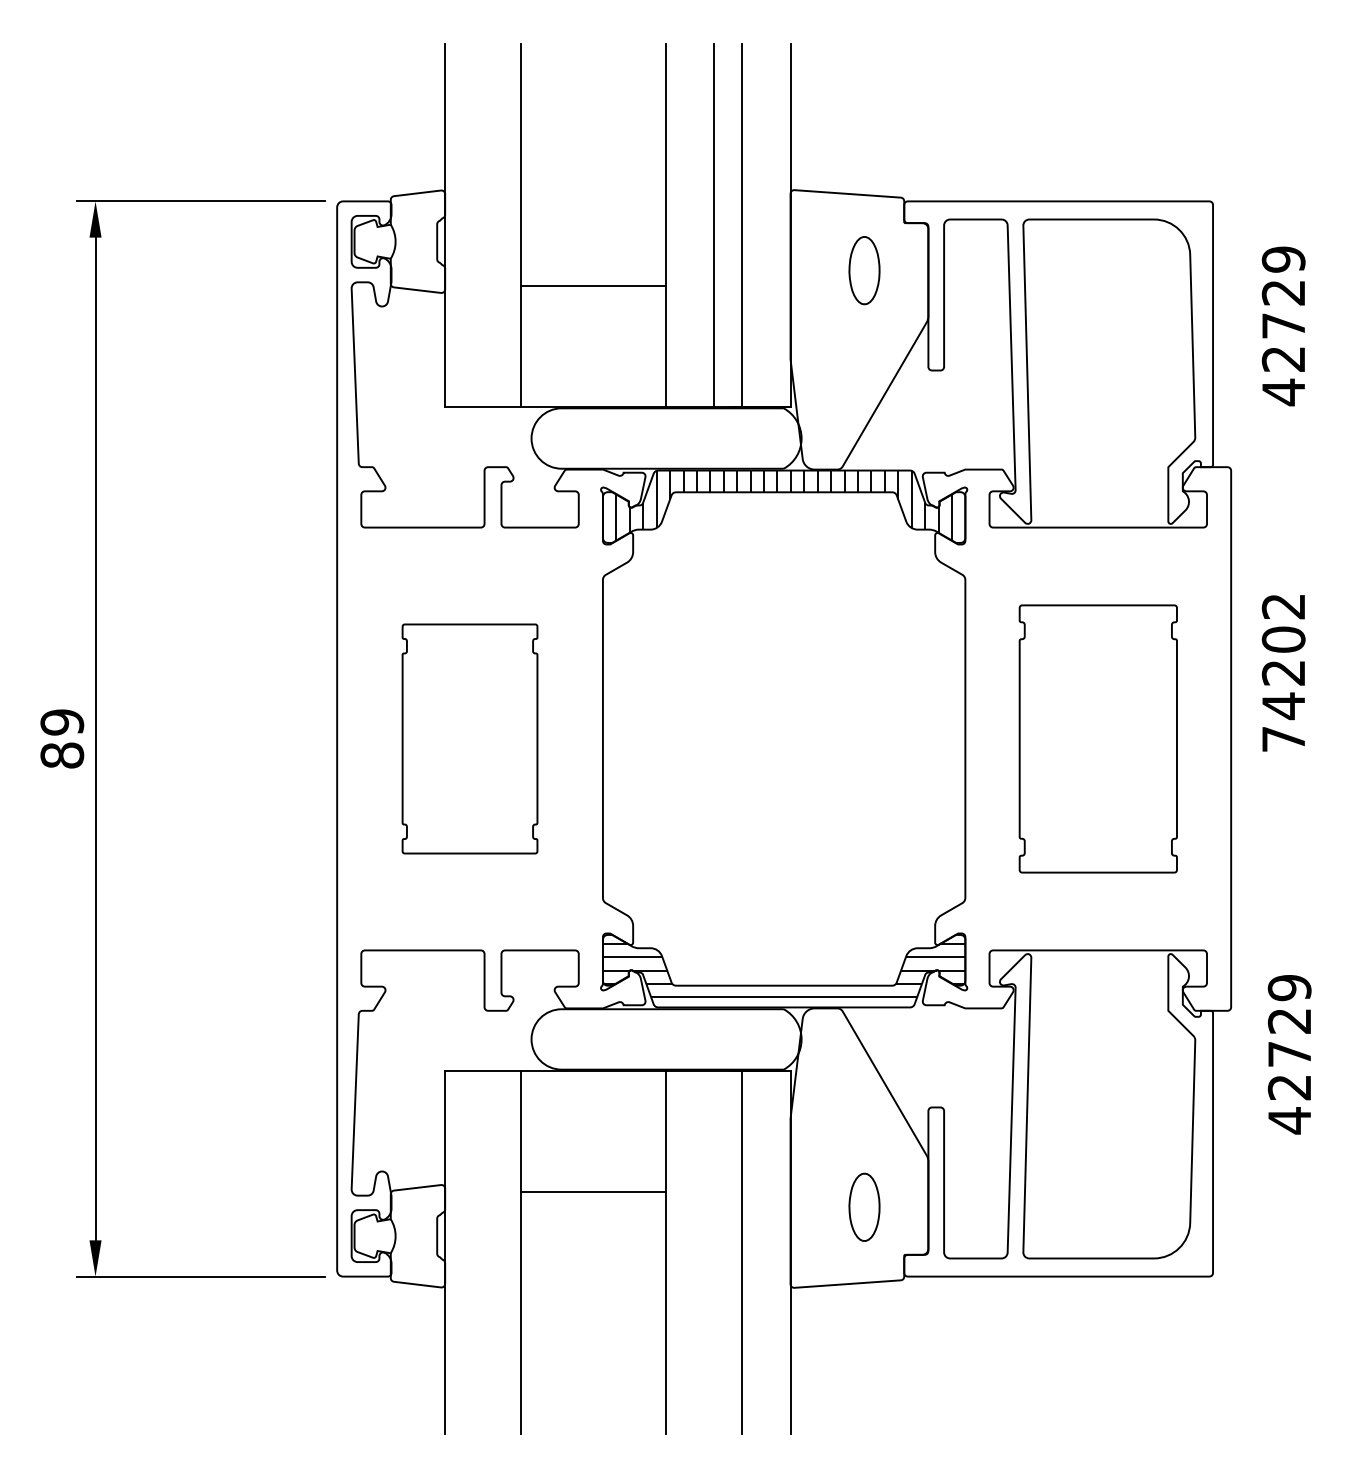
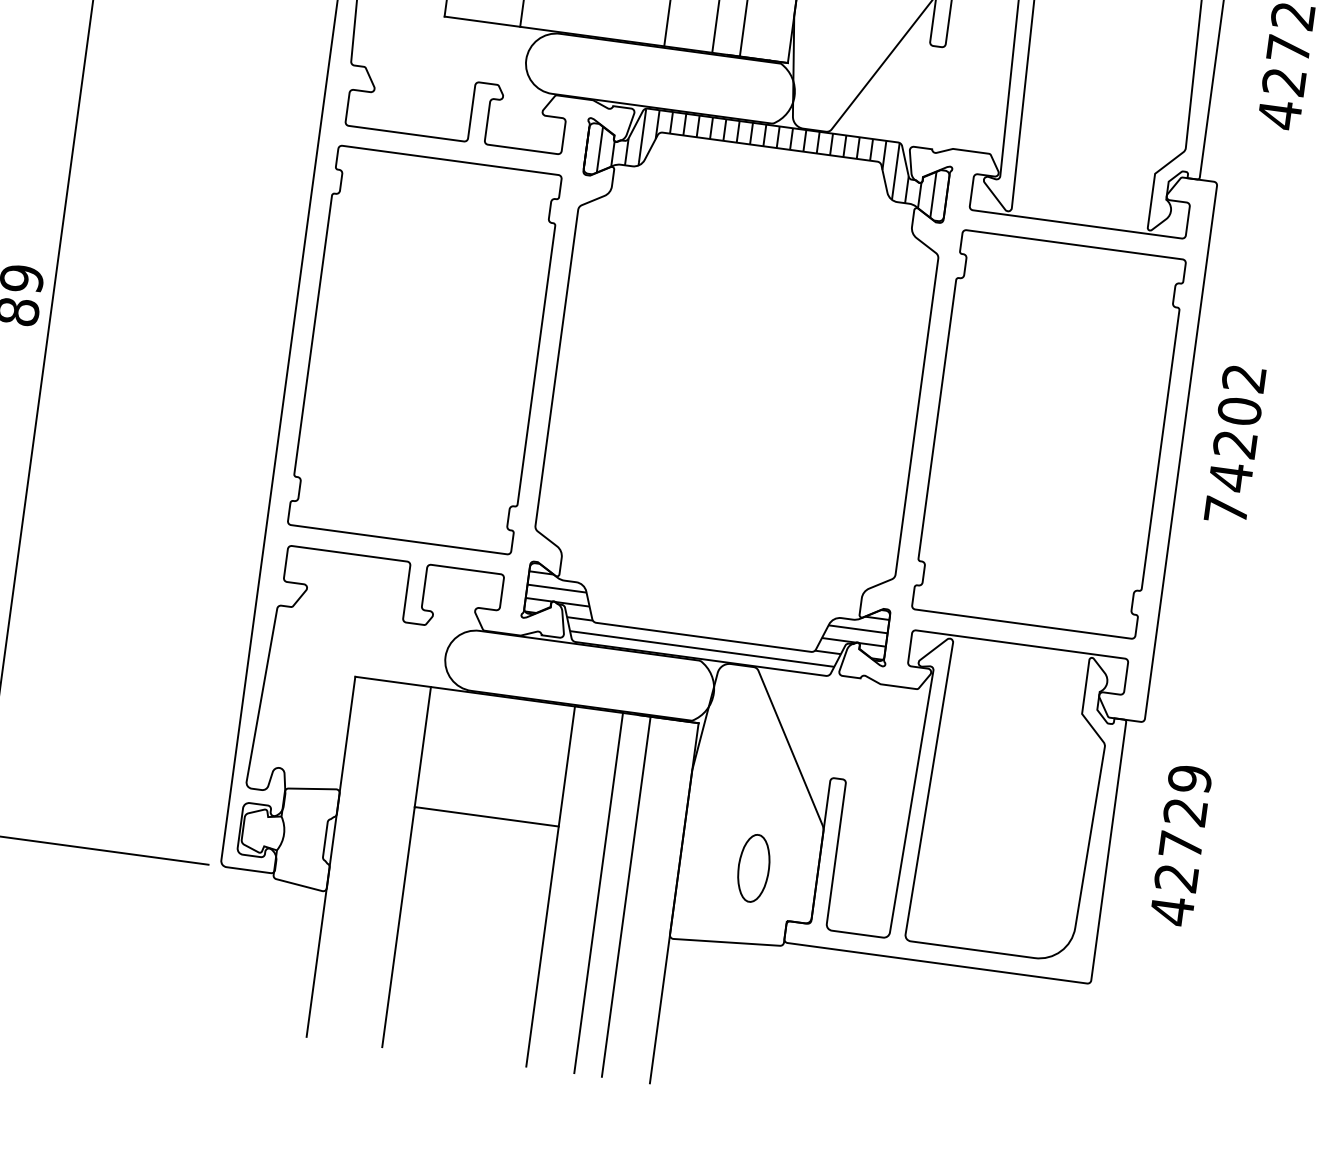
text: (1283, 673) -> (1234, 444), moved
part: (469, 738) -> (424, 349), size x1.67
part: (1098, 738) -> (1049, 433), size x1.43
text: (1289, 1054) -> (1180, 845), moved
line: (714, 1252) -> (598, 893), added

